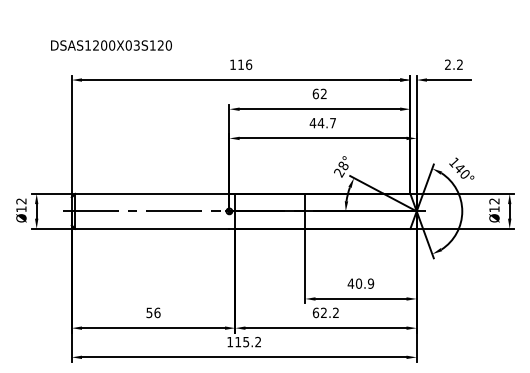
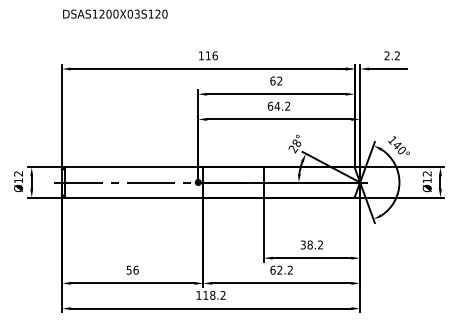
text: (111, 45) -> (115, 14), moved
text: (322, 123) -> (278, 106), 44.7 -> 64.2
text: (360, 283) -> (311, 244), 40.9 -> 38.2
text: (246, 341) -> (213, 294), 115.2 -> 118.2

